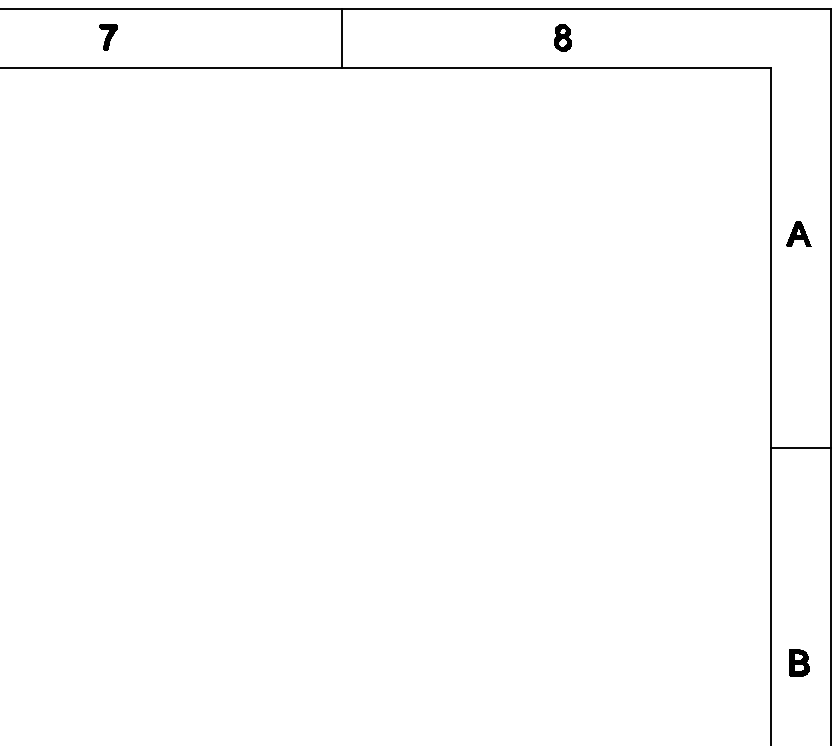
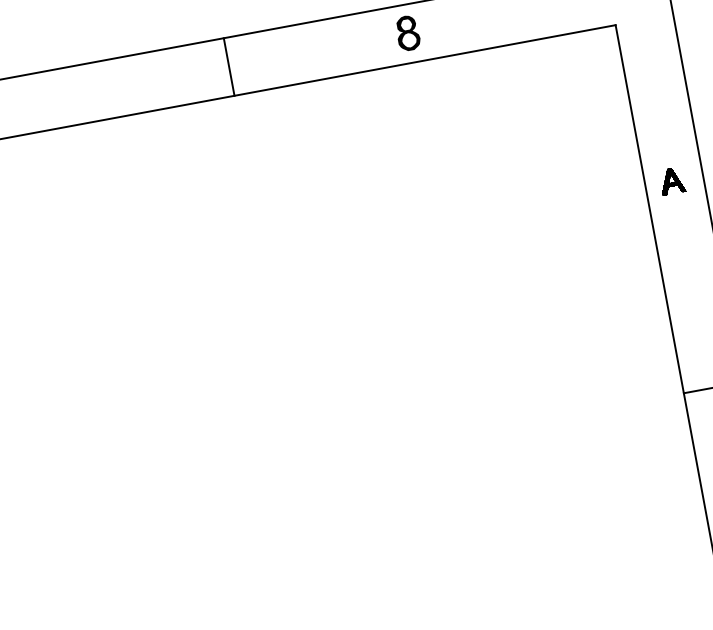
part: (562, 37) -> (407, 33), size x1.4
line: (342, 38) -> (229, 67), moved

